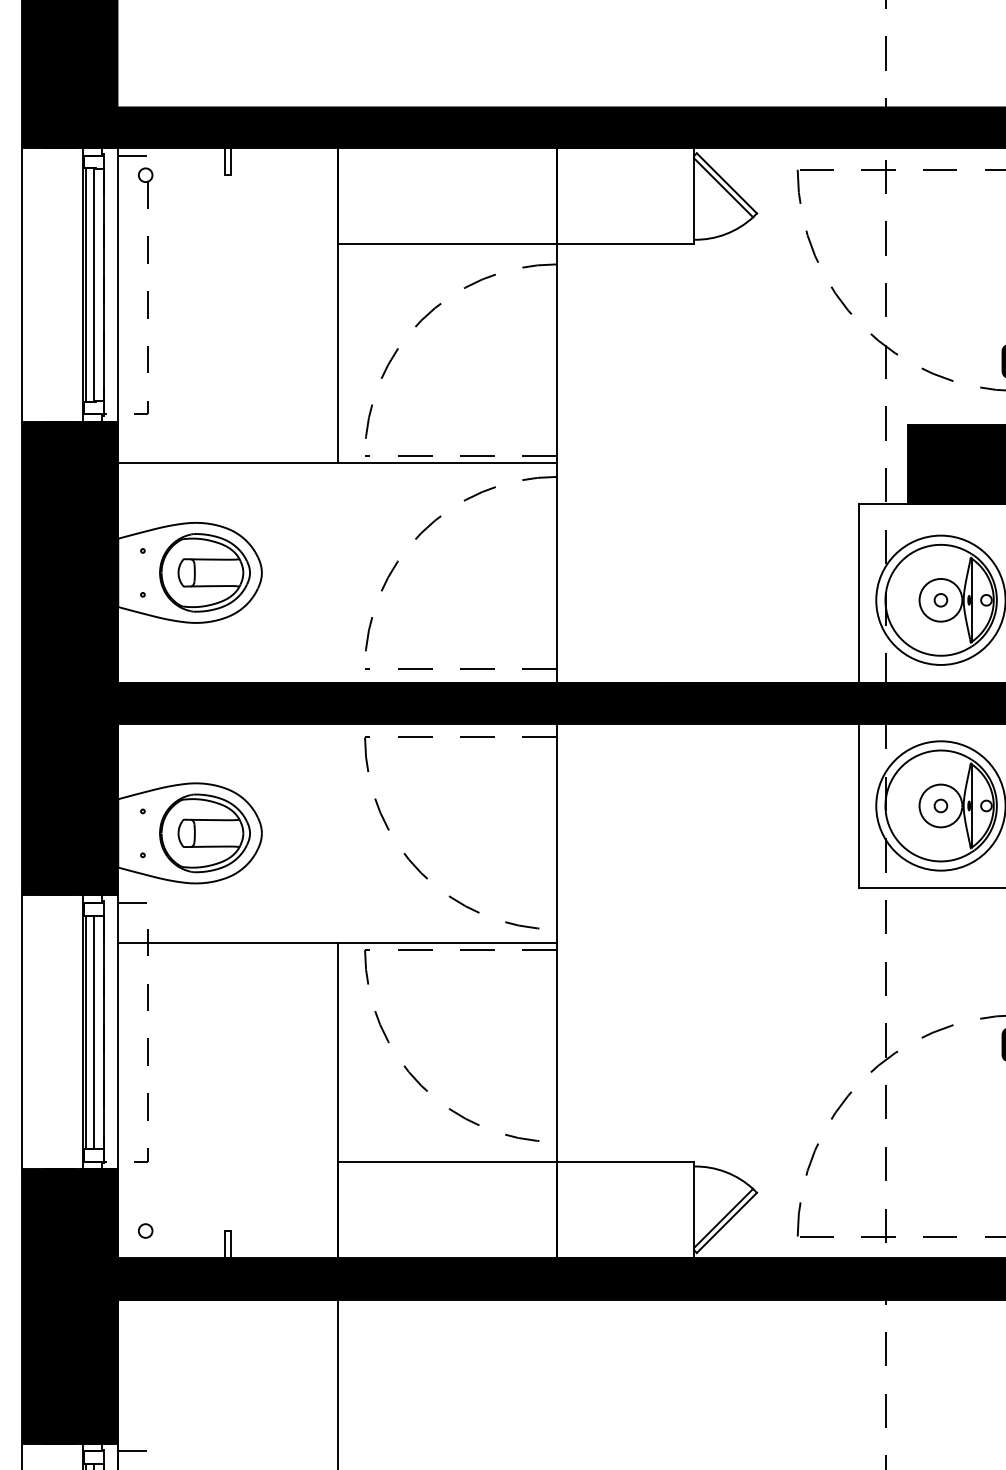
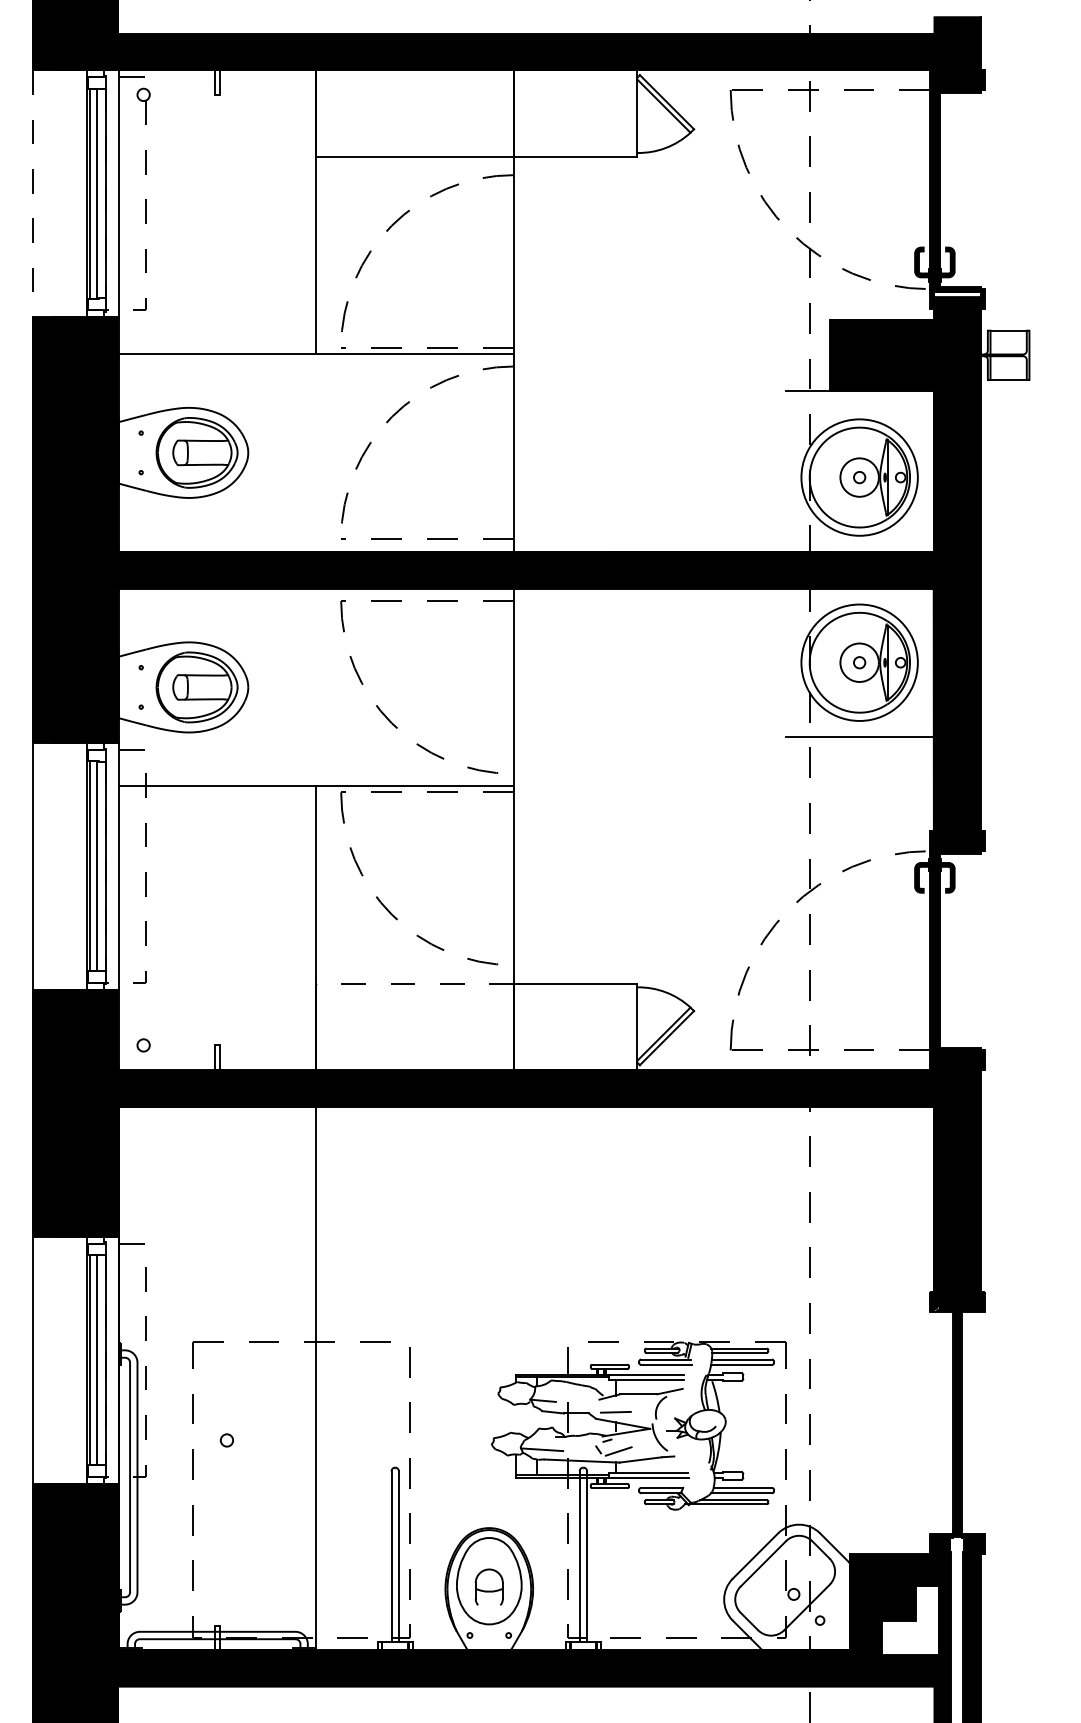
line: (22, 285) -> (32, 194), solid -> dashed
line: (858, 593) -> (785, 471), removed
line: (858, 805) -> (785, 662), removed
line: (447, 1162) -> (415, 983), solid -> dashed

